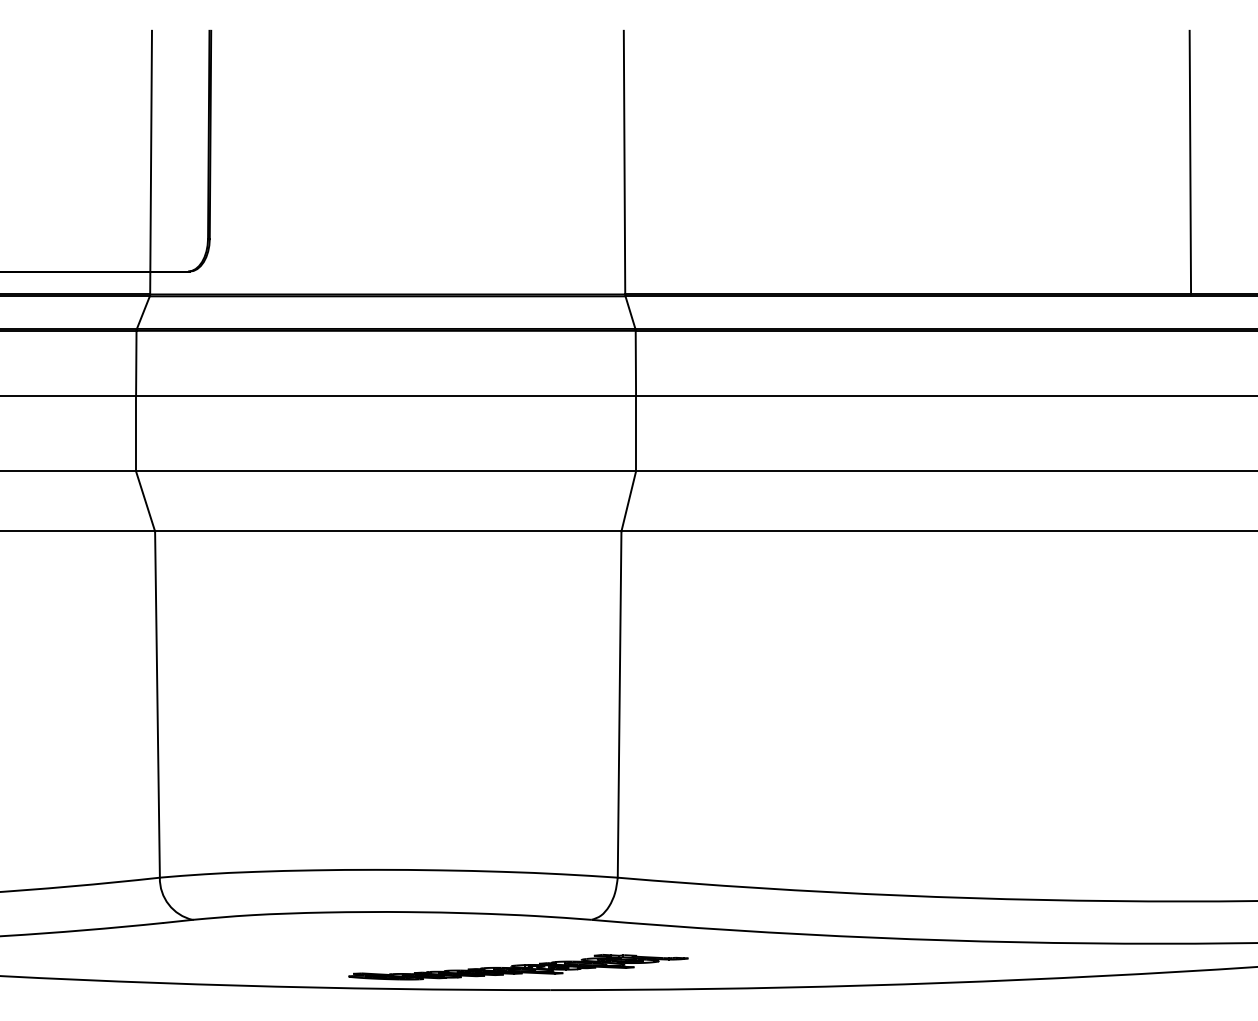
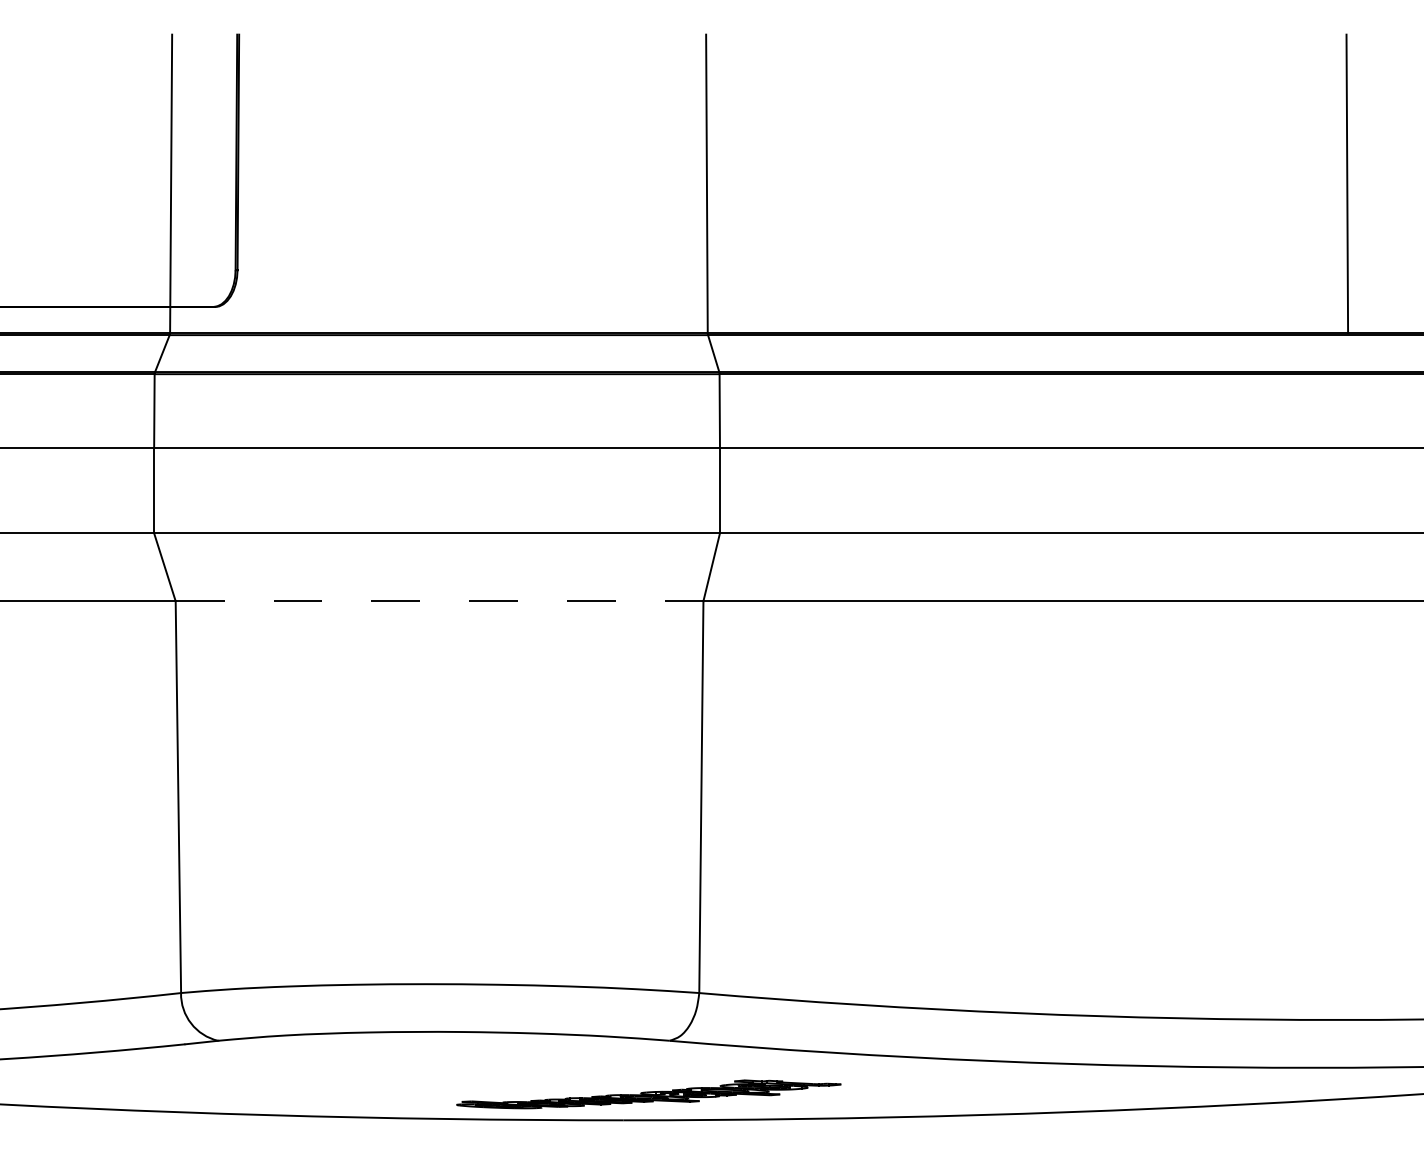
line: (388, 531) -> (439, 601), solid -> dashed
part: (518, 967) -> (648, 1094), moved

